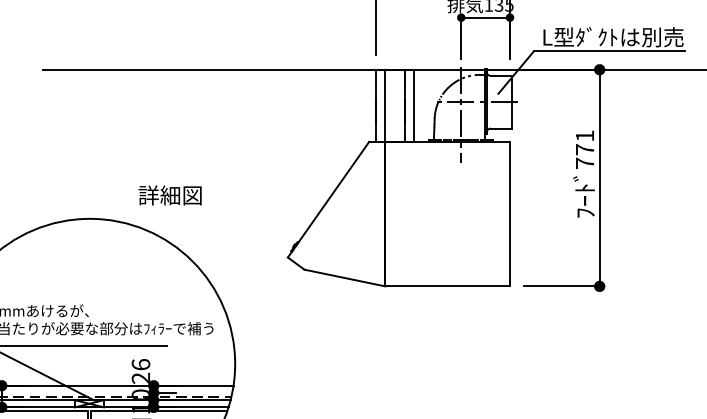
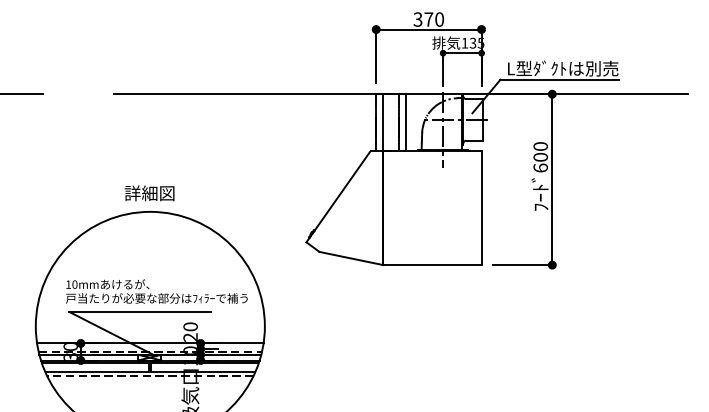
text: (584, 149) -> (540, 157), 771 -> 600
text: (170, 195) -> (149, 193), moved
text: (140, 364) -> (190, 326), 26 -> 20

